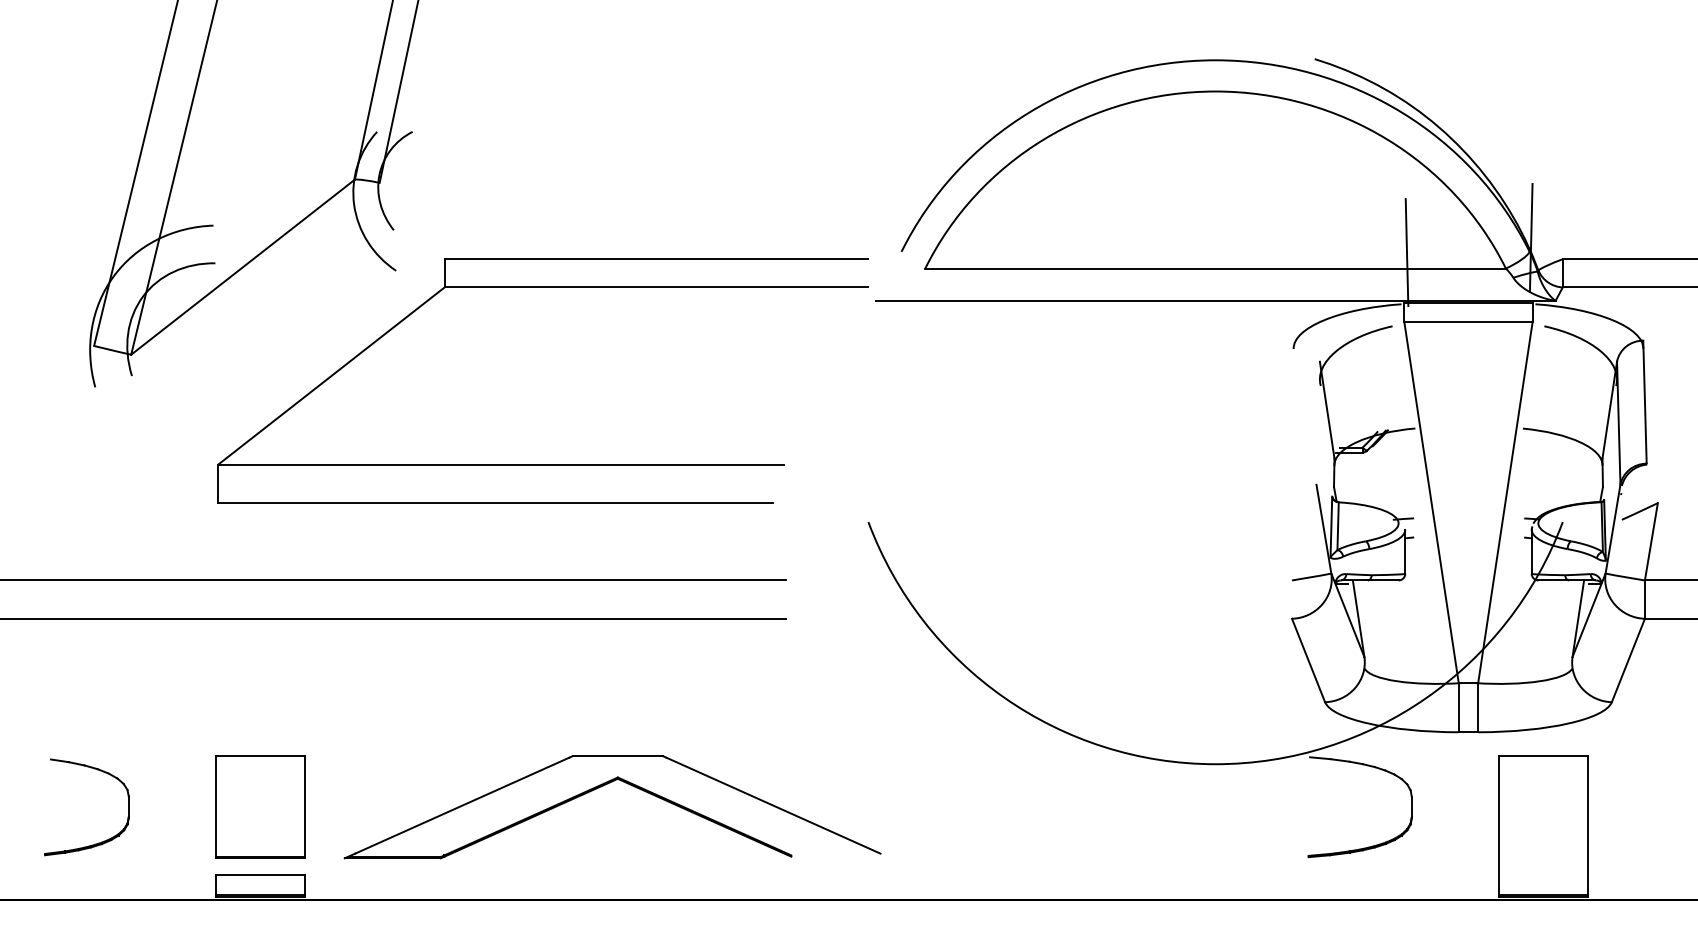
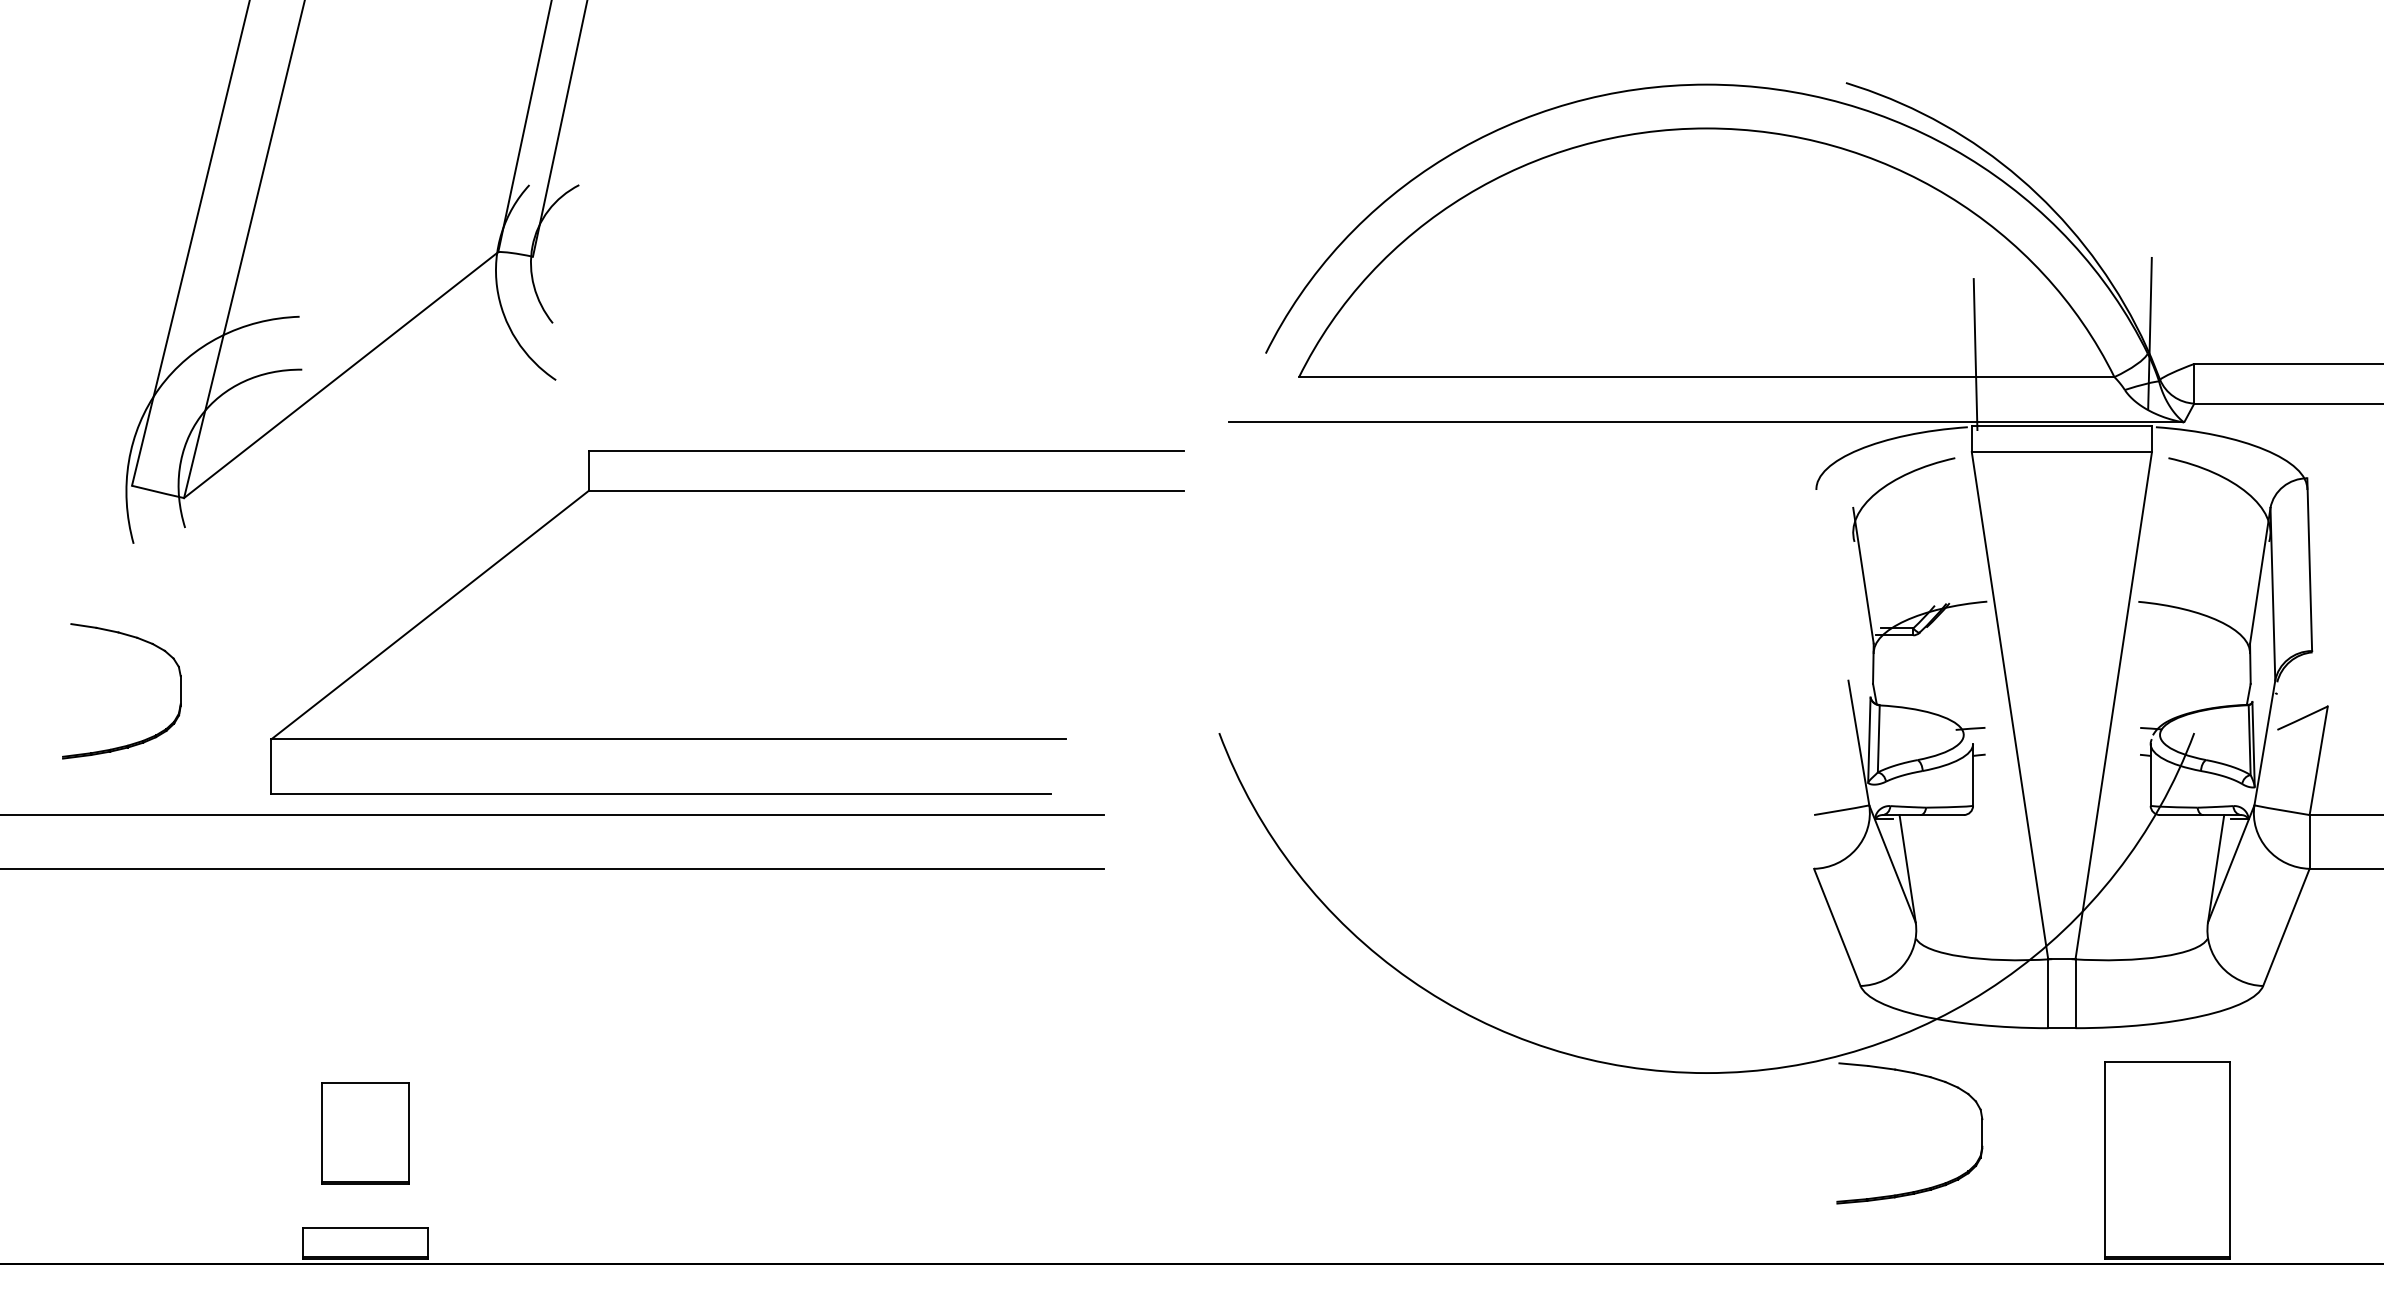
part: (542, 464) -> (726, 739), moved
part: (601, 787) -> (844, 1105), removed
part: (260, 806) -> (365, 1132), size x0.7
part: (98, 842) -> (138, 740), moved

